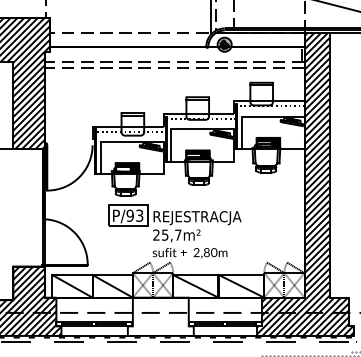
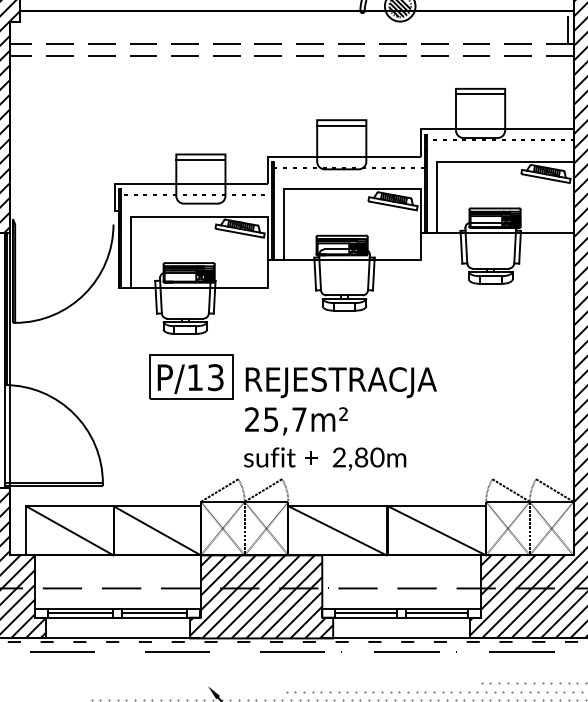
text: (129, 215) -> (193, 376), P/93 -> P/13
hatch: (160, 316) -> (260, 596), added

